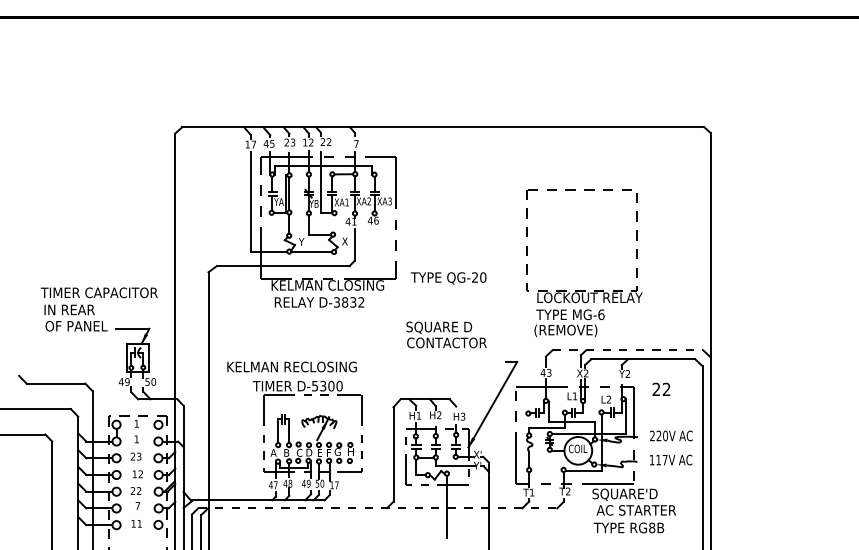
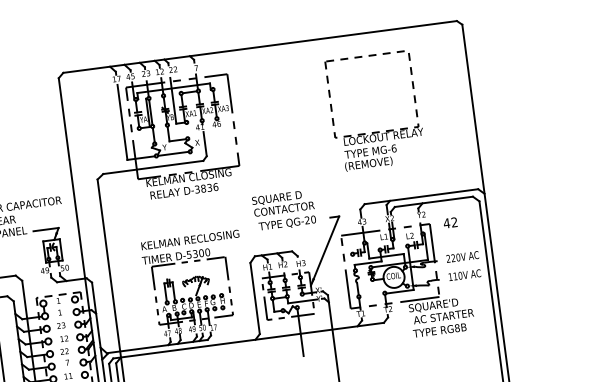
text: (448, 278) -> (287, 223), moved
part: (584, 290) -> (378, 131), moved
text: (361, 302) -> (215, 187), D-3832 -> D-3836
line: (628, 350) -> (421, 196), dashed -> solid
text: (291, 366) -> (189, 239), moved
text: (656, 388) -> (446, 222), 22 -> 42
text: (664, 459) -> (459, 275), 117V -> 110V
line: (377, 508) -> (248, 340), dashed -> solid

